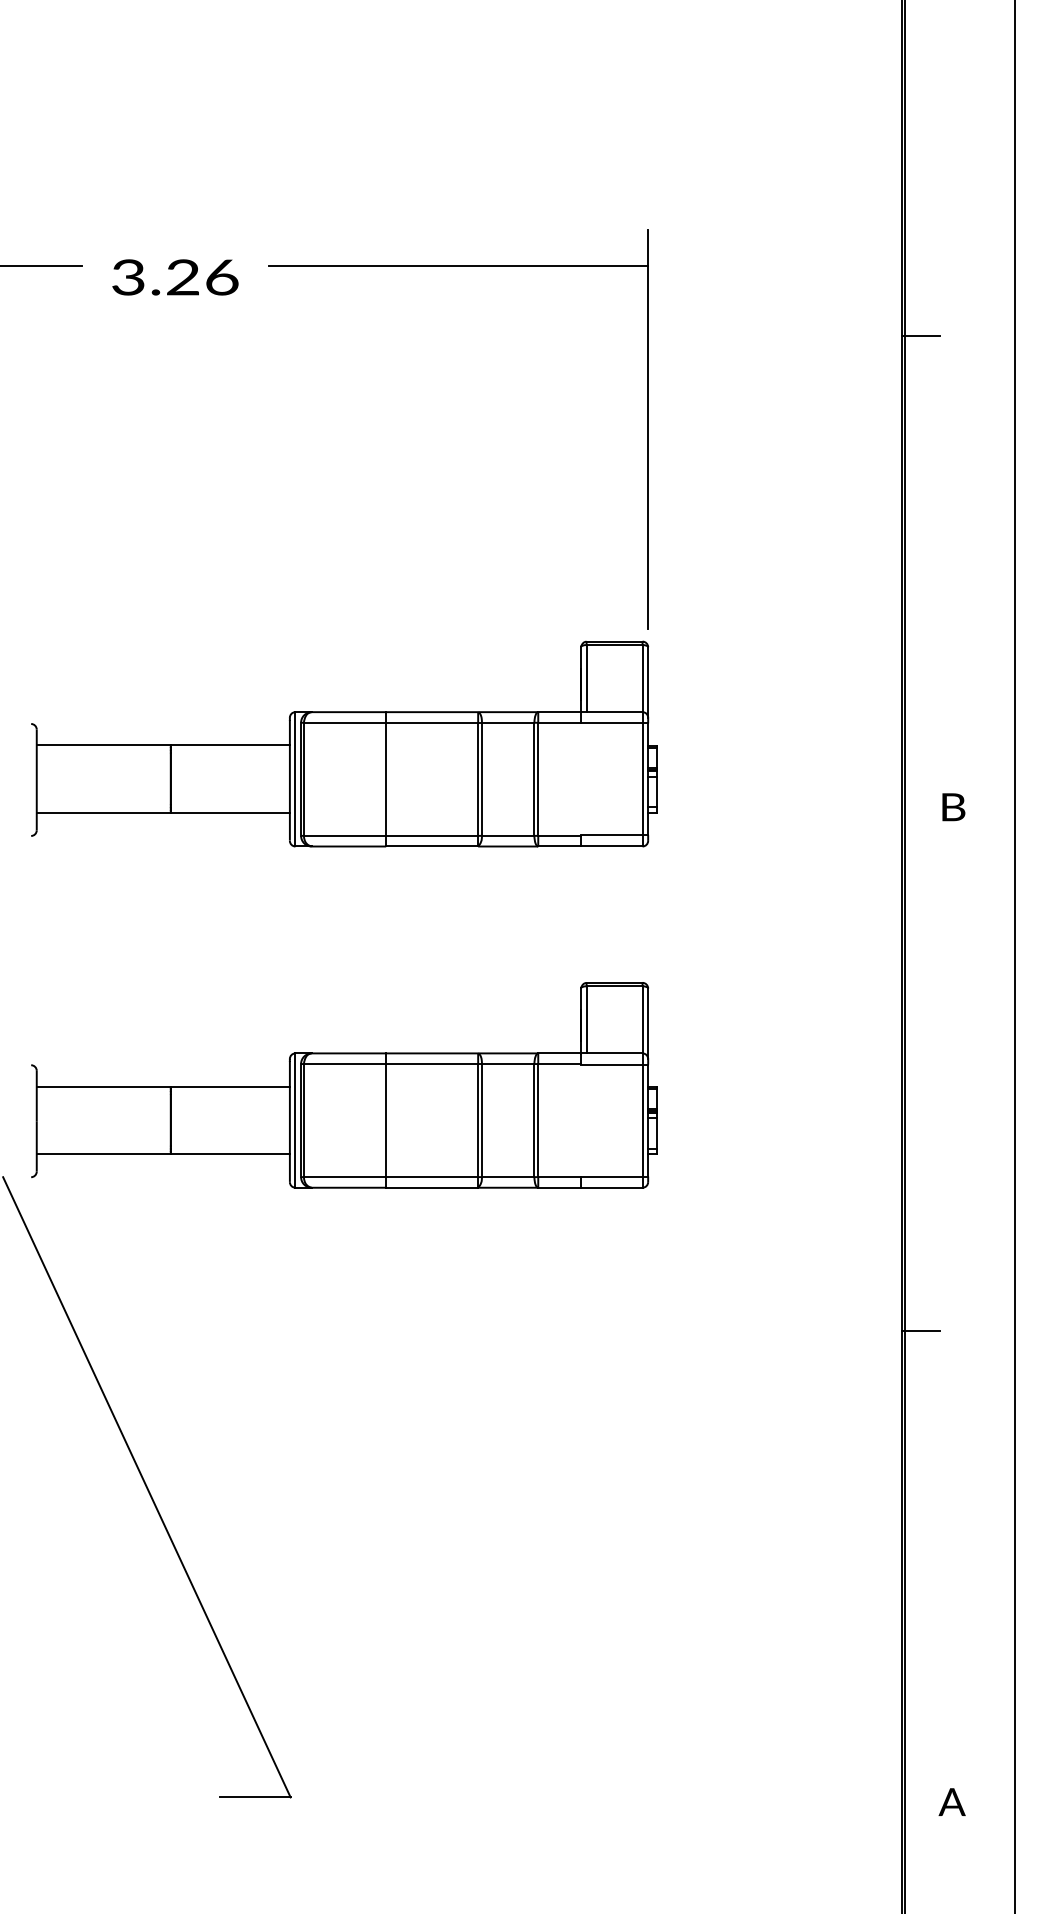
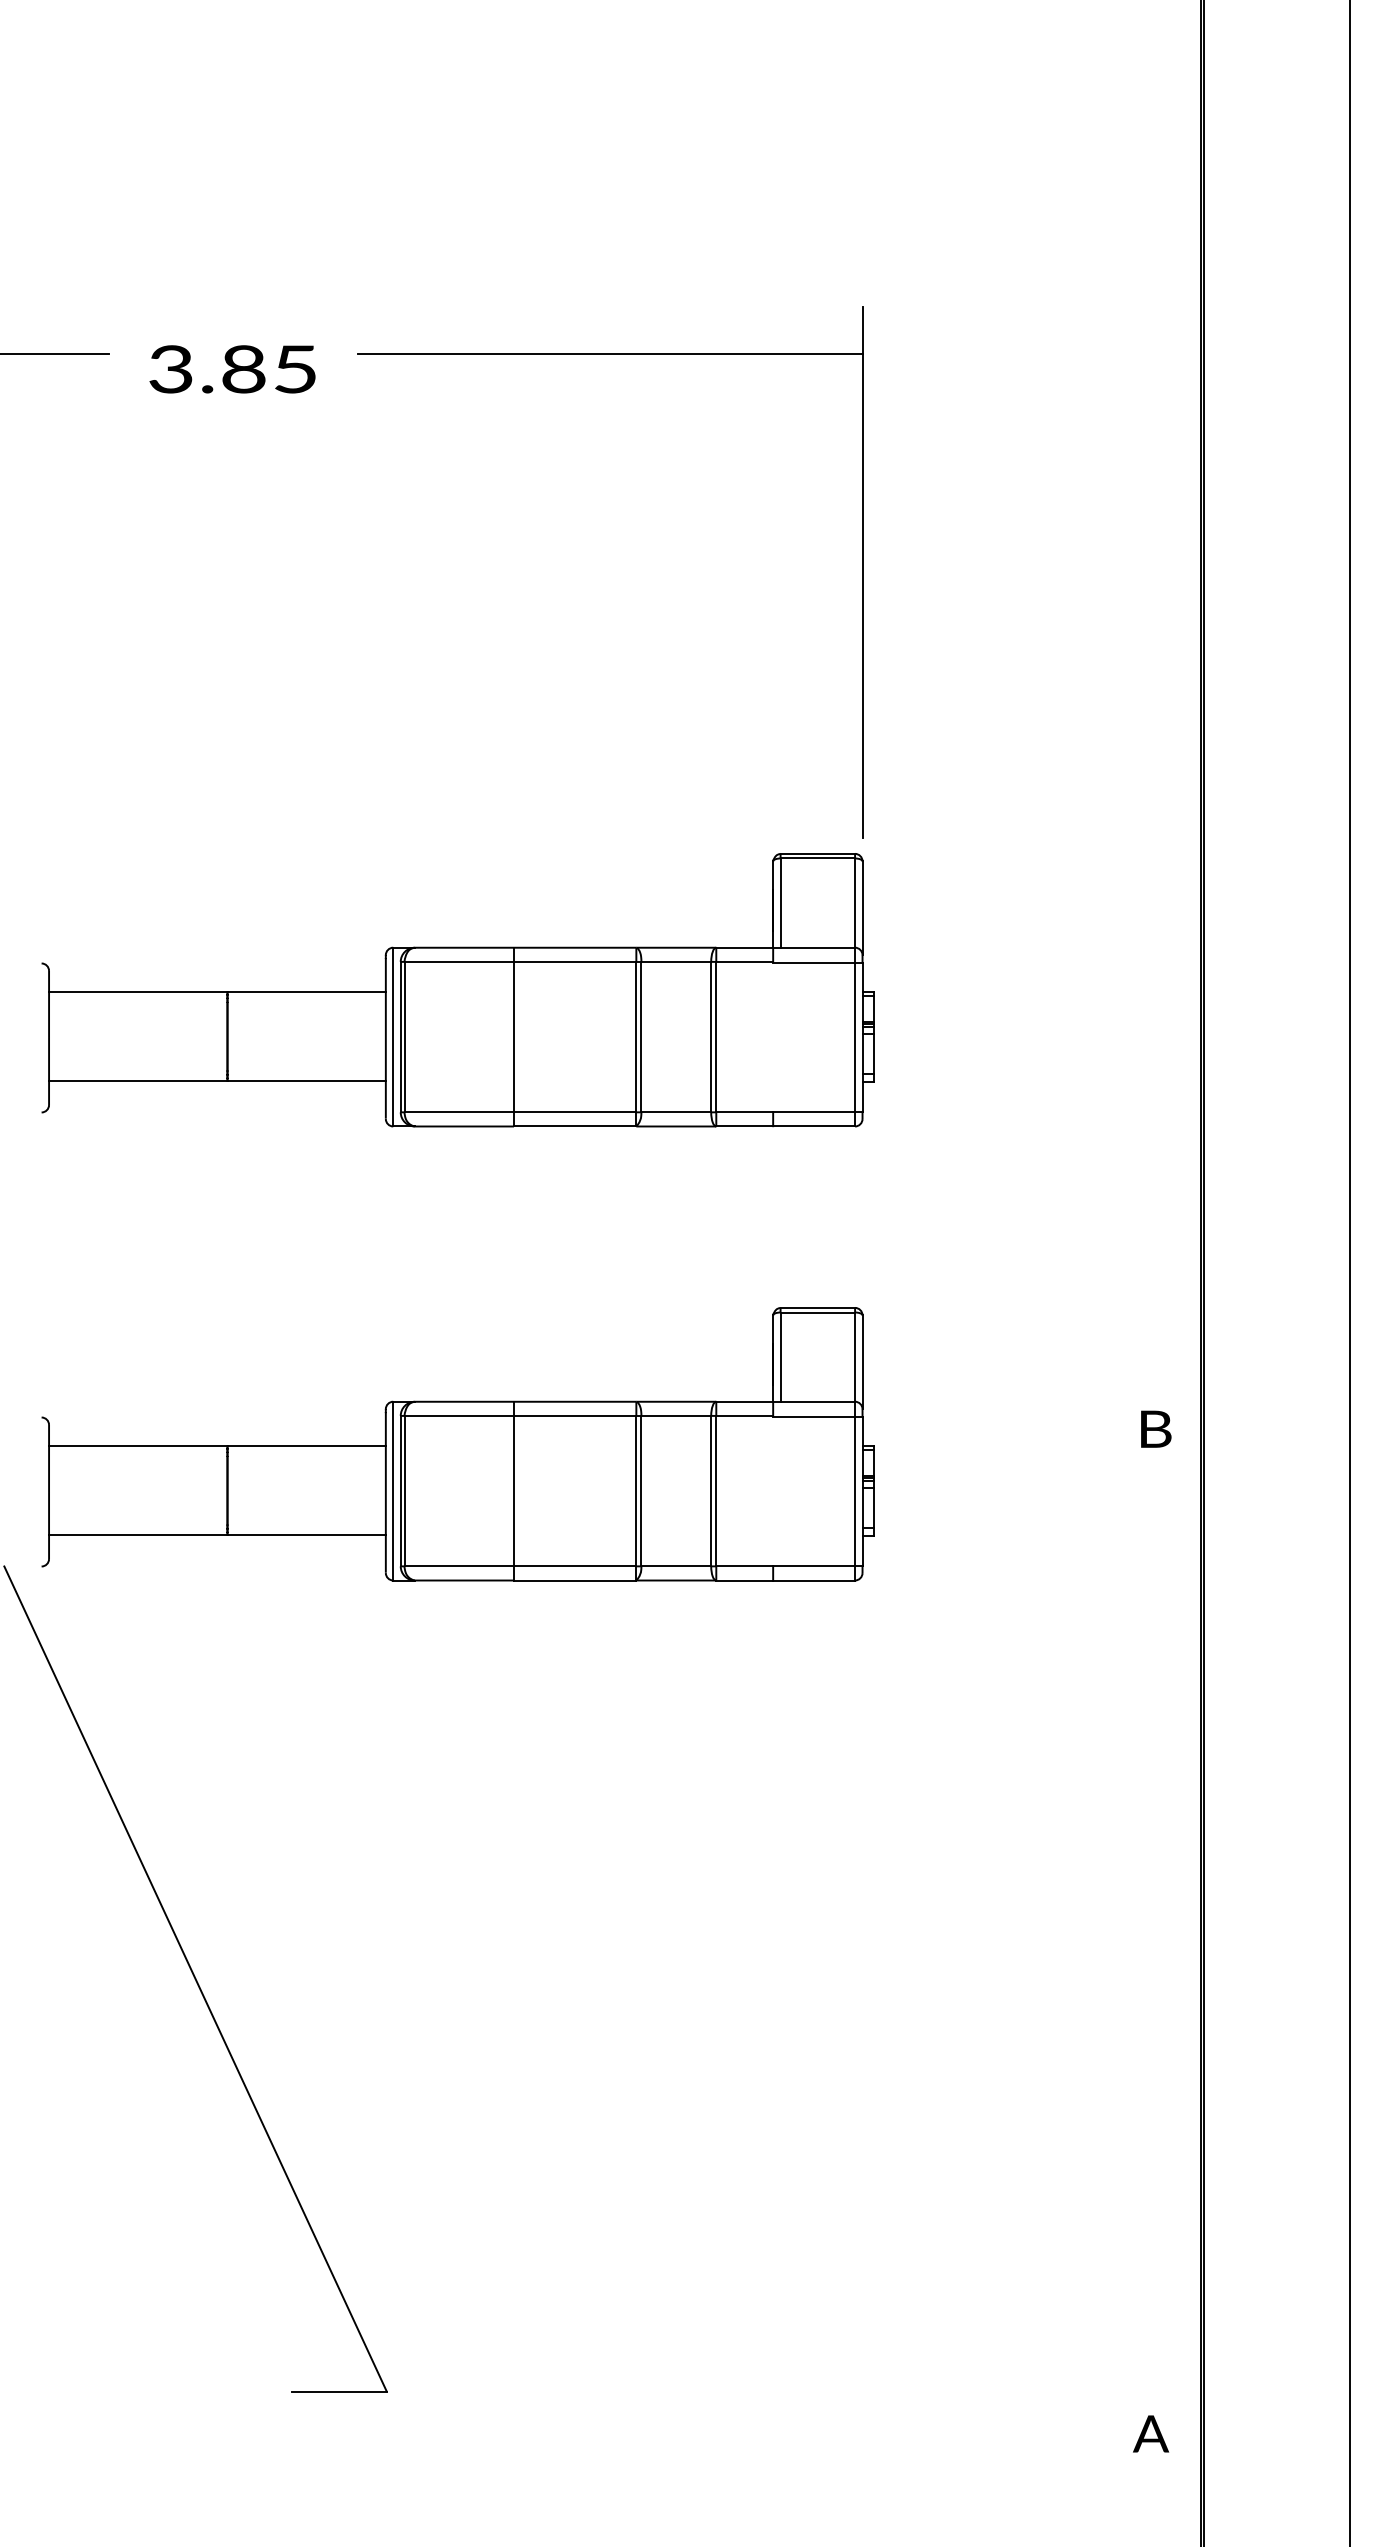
text: (202, 277) -> (269, 369), 3.26 -> 3.85
line: (920, 336) -> (1225, 447), removed
text: (954, 806) -> (1156, 1428), moved
line: (920, 1331) -> (1225, 1771), removed
text: (952, 1801) -> (1151, 2433), moved

